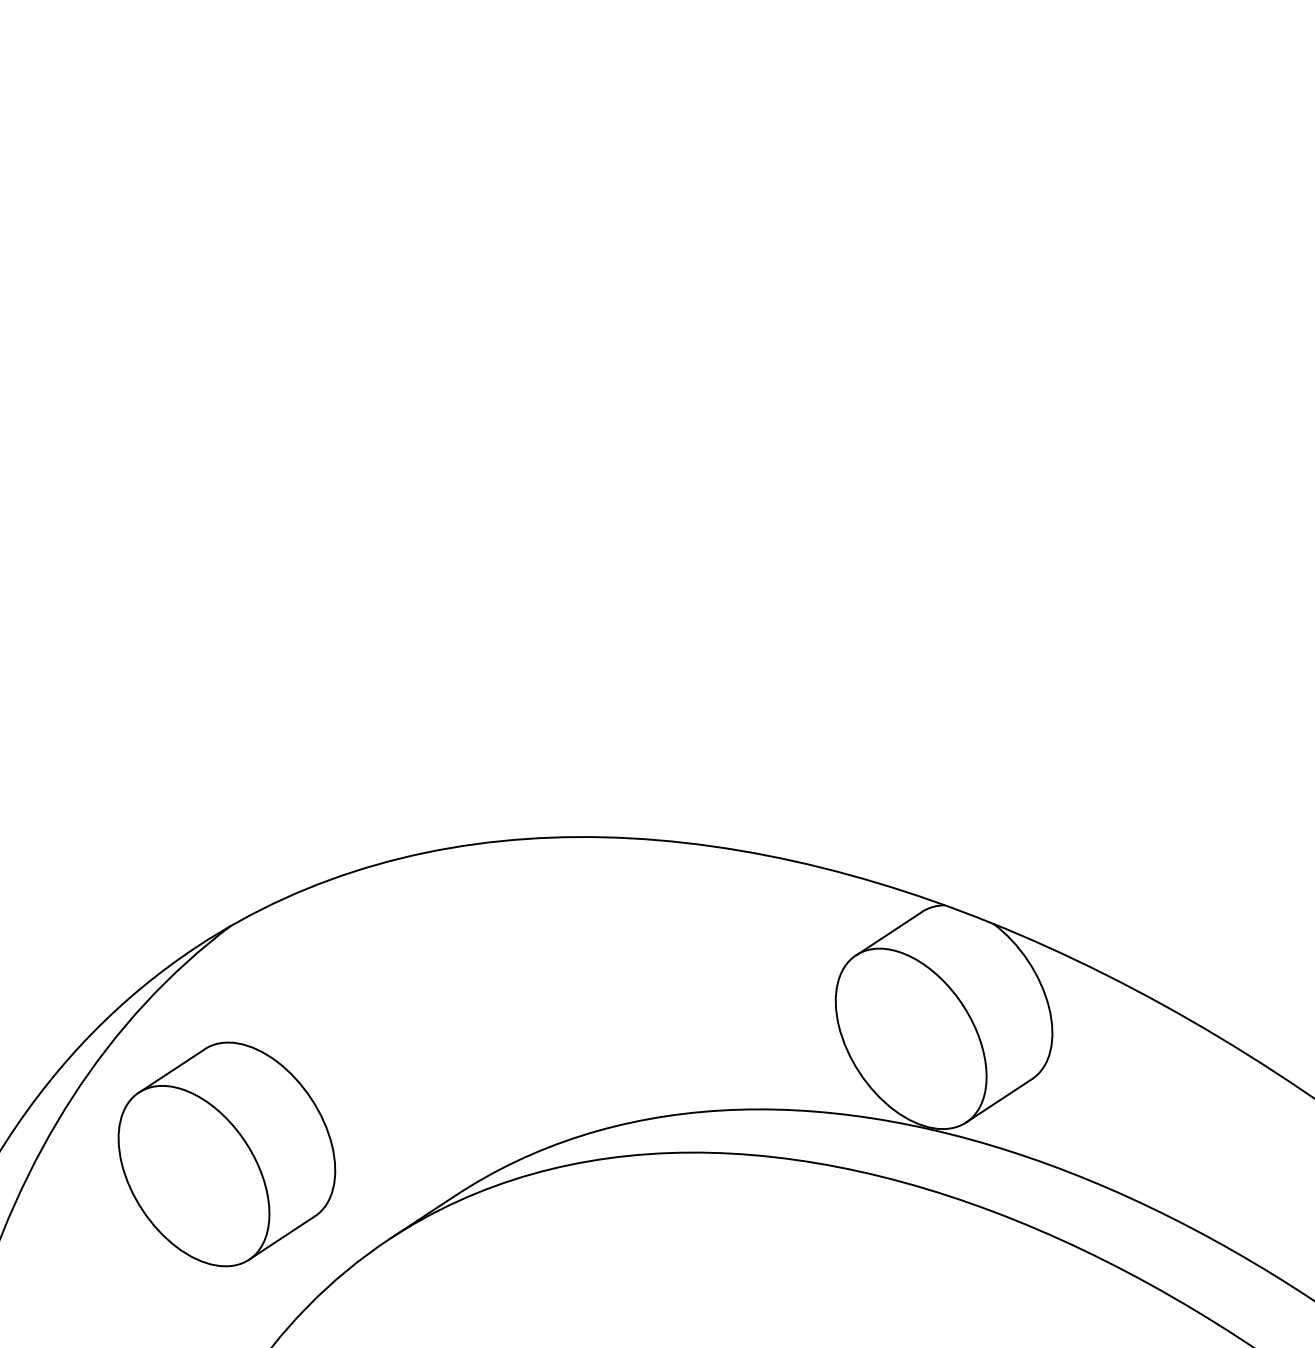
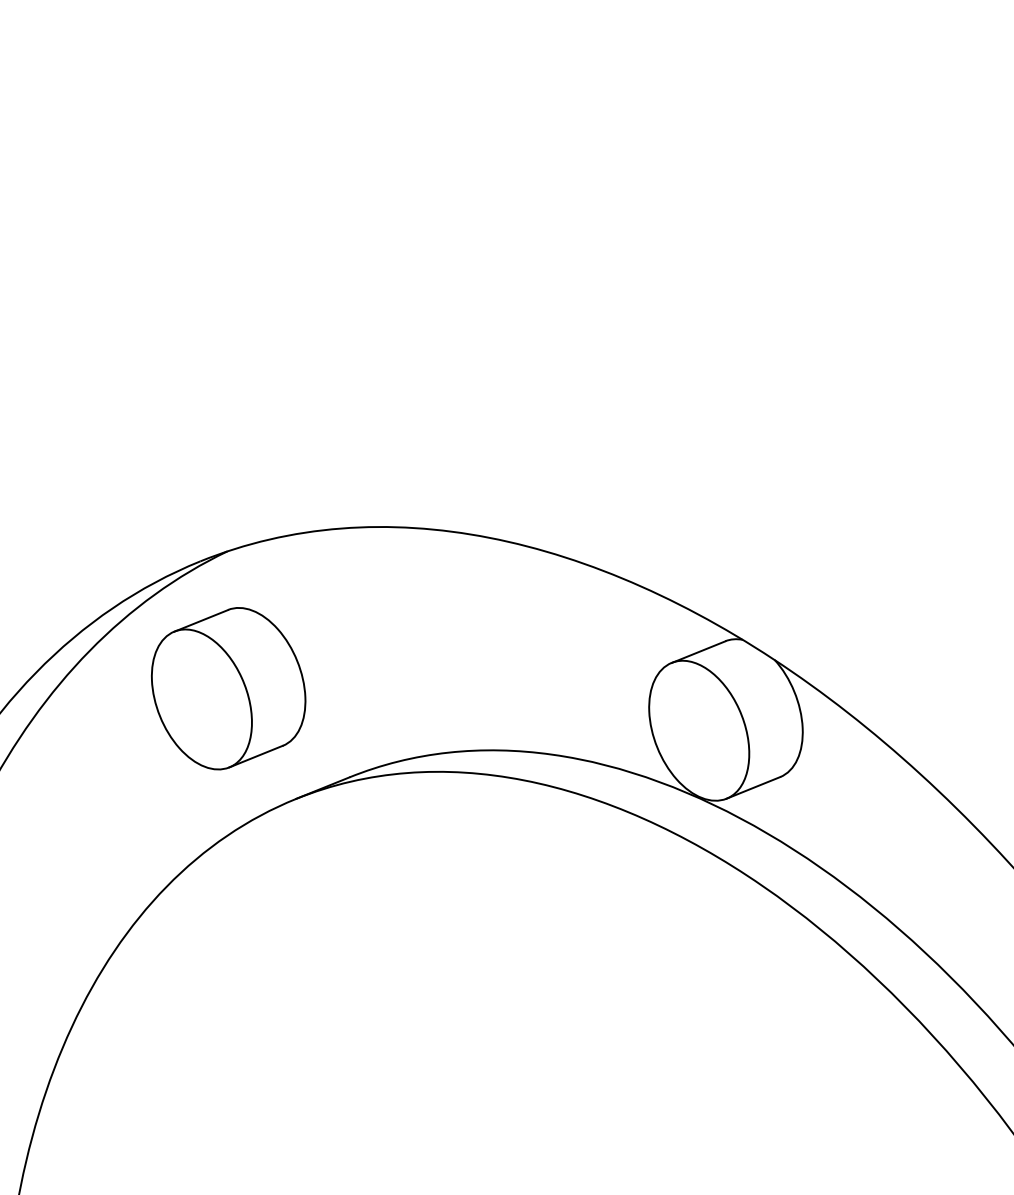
part: (226, 1154) -> (228, 688), moved

